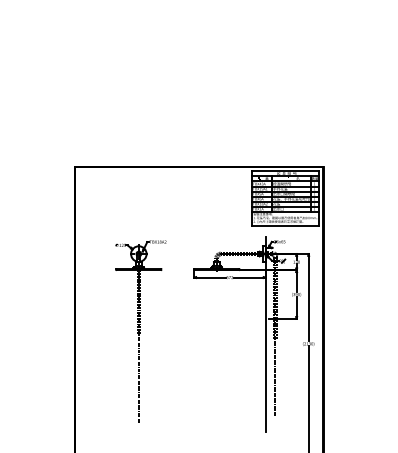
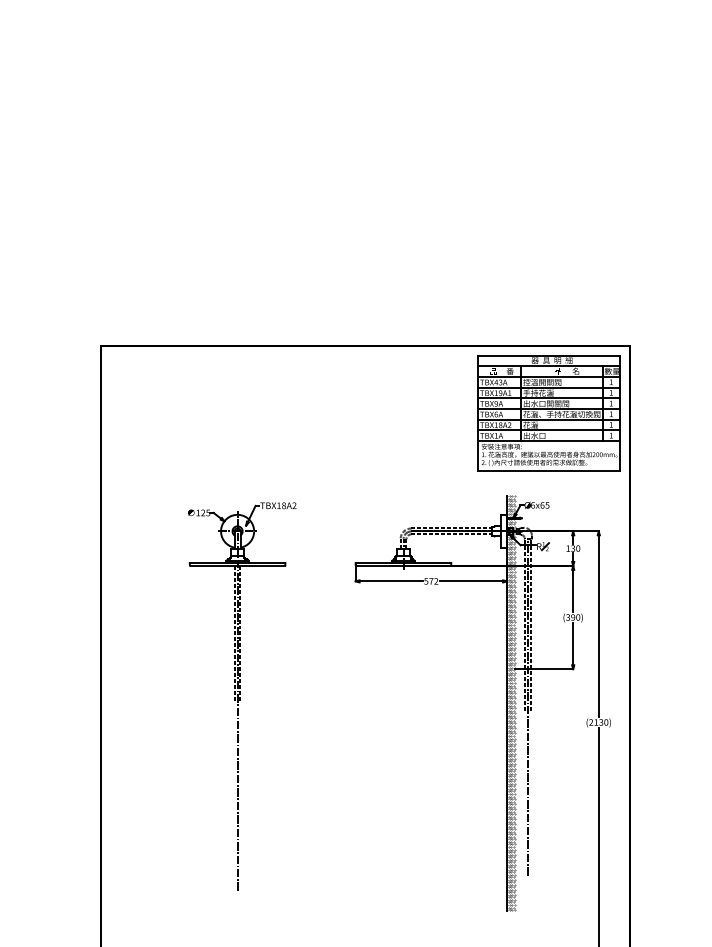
hatch: (267, 334) -> (511, 702), added

